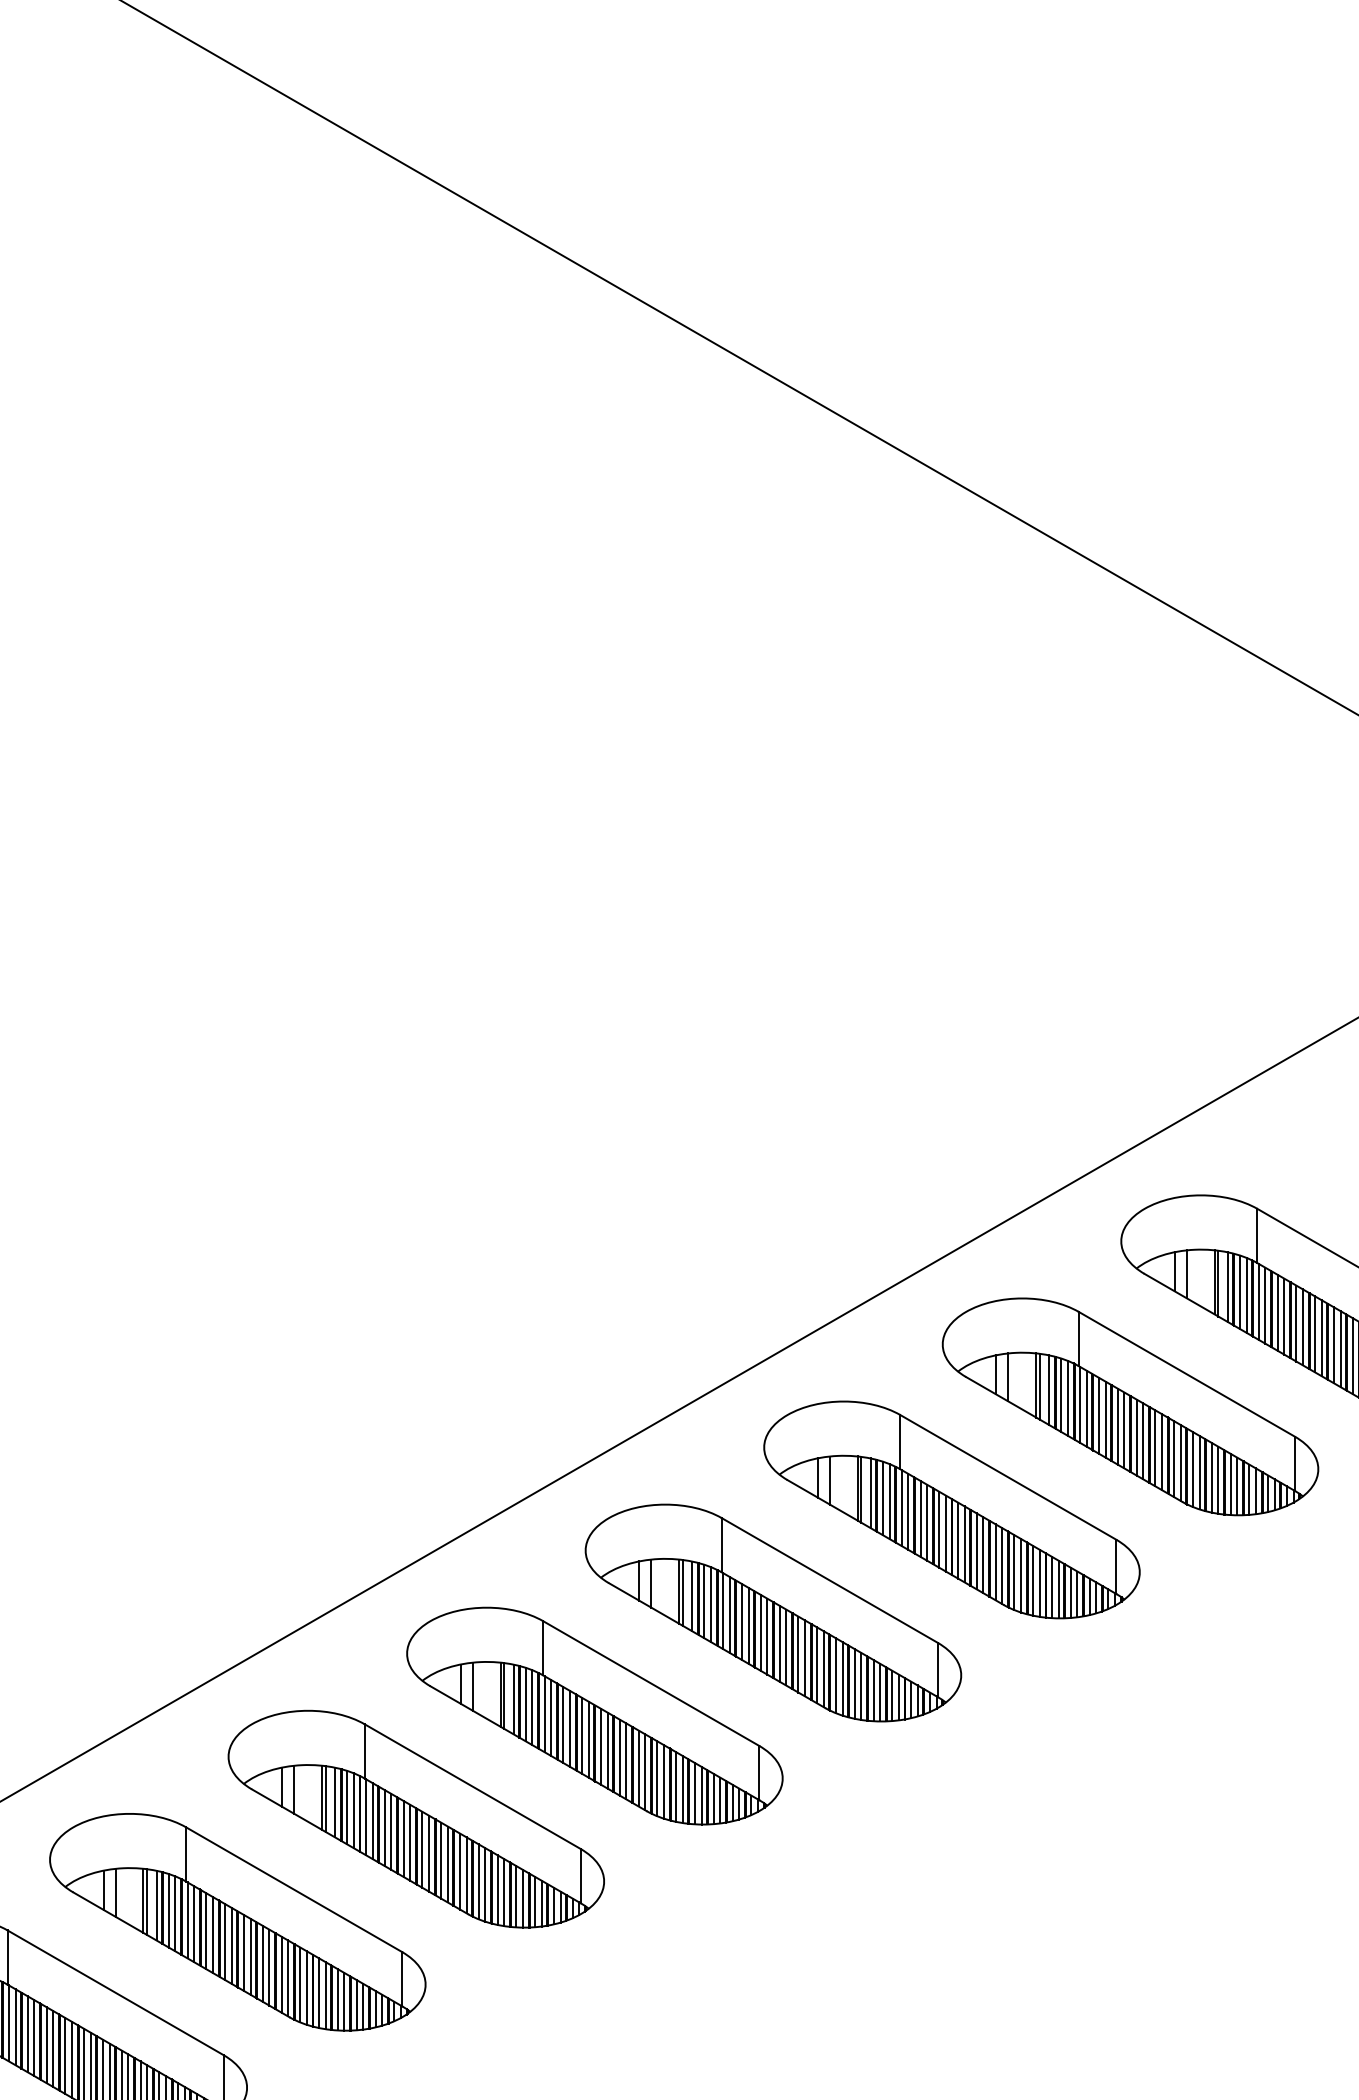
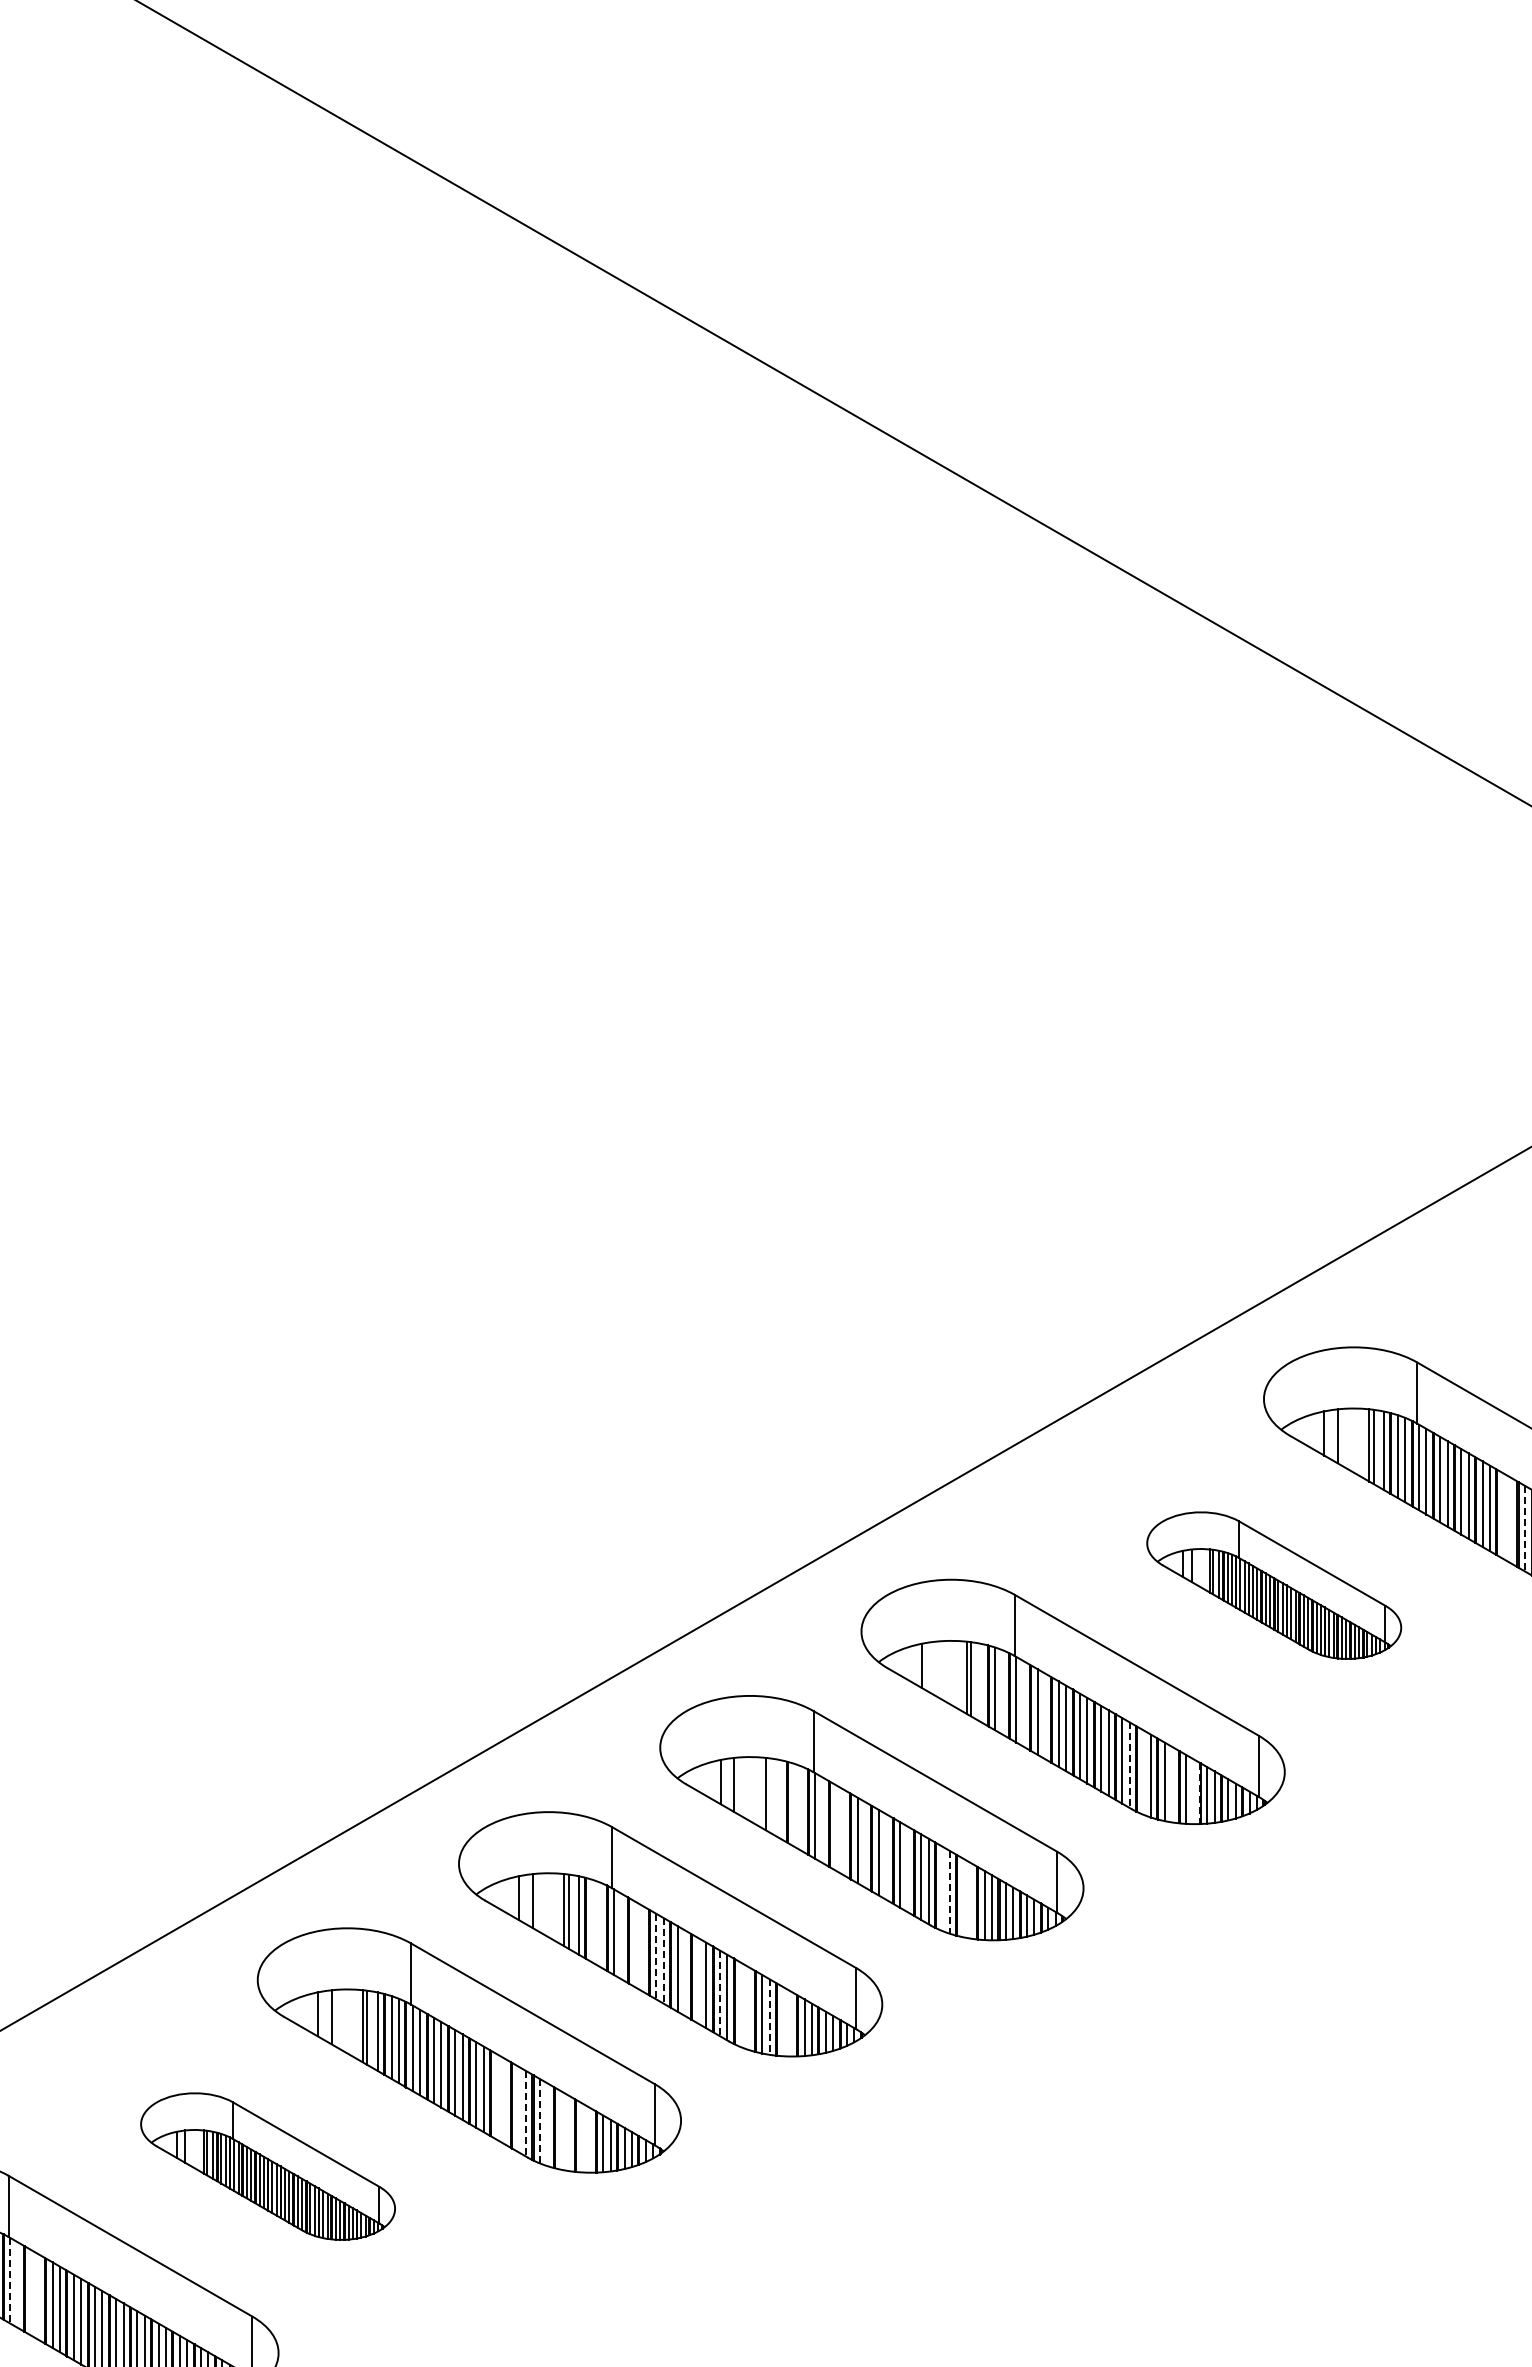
line: (1333, 1345) -> (1503, 1516), removed
line: (1340, 1348) -> (1511, 1520), removed
line: (1352, 1356) -> (1524, 1528), solid -> dashed
part: (1129, 1406) -> (1273, 1585), size x0.6
line: (829, 1480) -> (935, 1668), removed
line: (870, 1492) -> (981, 1682), removed
line: (889, 1501) -> (1002, 1692), removed
line: (907, 1511) -> (1023, 1703), removed
line: (927, 1522) -> (1045, 1716), removed
line: (1001, 1566) -> (1129, 1765), solid -> dashed
line: (1014, 1572) -> (1143, 1772), removed
line: (1040, 1583) -> (1172, 1784), removed
line: (1058, 1589) -> (1193, 1791), removed
line: (1064, 1591) -> (1199, 1793), solid -> dashed
line: (682, 1592) -> (769, 1795), removed
line: (692, 1596) -> (780, 1799), removed
line: (704, 1600) -> (794, 1804), removed
line: (710, 1604) -> (801, 1808), removed
line: (729, 1615) -> (822, 1820), removed
line: (742, 1622) -> (836, 1828), removed
line: (748, 1625) -> (843, 1832), removed
line: (767, 1636) -> (865, 1844), removed
line: (786, 1647) -> (886, 1856), removed
line: (805, 1658) -> (907, 1869), removed
line: (836, 1675) -> (942, 1888), removed
line: (842, 1679) -> (949, 1892), solid -> dashed
line: (854, 1683) -> (963, 1897), removed
line: (860, 1686) -> (970, 1900), removed
line: (525, 1703) -> (592, 1920), removed
line: (532, 1707) -> (600, 1924), removed
line: (551, 1718) -> (621, 1936), removed
line: (563, 1725) -> (635, 1944), removed
line: (569, 1728) -> (642, 1948), removed
line: (582, 1735) -> (656, 1956), solid -> dashed
line: (588, 1739) -> (663, 1960), solid -> dashed
line: (607, 1750) -> (684, 1972), removed
line: (619, 1757) -> (698, 1980), removed
line: (638, 1768) -> (719, 1993), solid -> dashed
line: (657, 1778) -> (741, 2004), removed
line: (663, 1781) -> (748, 2008), removed
line: (682, 1789) -> (769, 2017), solid -> dashed
line: (695, 1793) -> (783, 2021), removed
line: (701, 1795) -> (790, 2023), removed
line: (441, 1860) -> (497, 2097), removed
line: (447, 1864) -> (504, 2101), removed
line: (459, 1871) -> (518, 2109), removed
line: (467, 1875) -> (526, 2113), solid -> dashed
line: (478, 1882) -> (539, 2121), solid -> dashed
line: (485, 1884) -> (547, 2124), removed
line: (498, 1890) -> (561, 2130), removed
line: (504, 1892) -> (568, 2133), removed
line: (516, 1896) -> (582, 2137), removed
line: (522, 1898) -> (589, 2139), removed
part: (237, 1922) -> (267, 2166), size x0.6
line: (9, 2023) -> (10, 2280), solid -> dashed
line: (15, 2026) -> (17, 2284), removed
line: (27, 2033) -> (31, 2292), removed
line: (34, 2038) -> (38, 2297), removed

